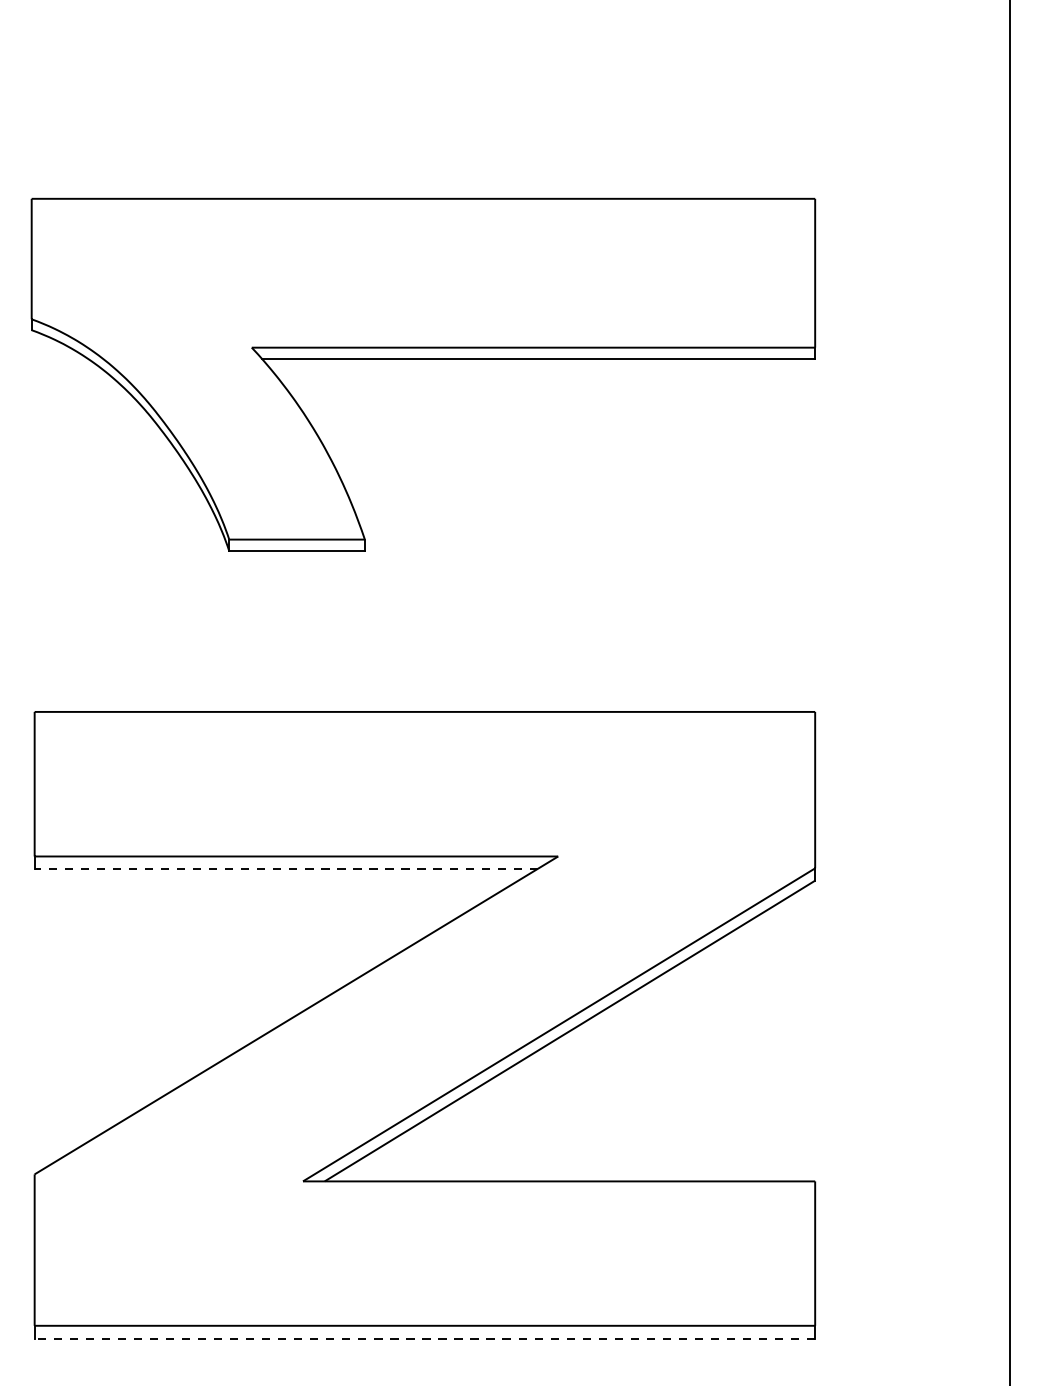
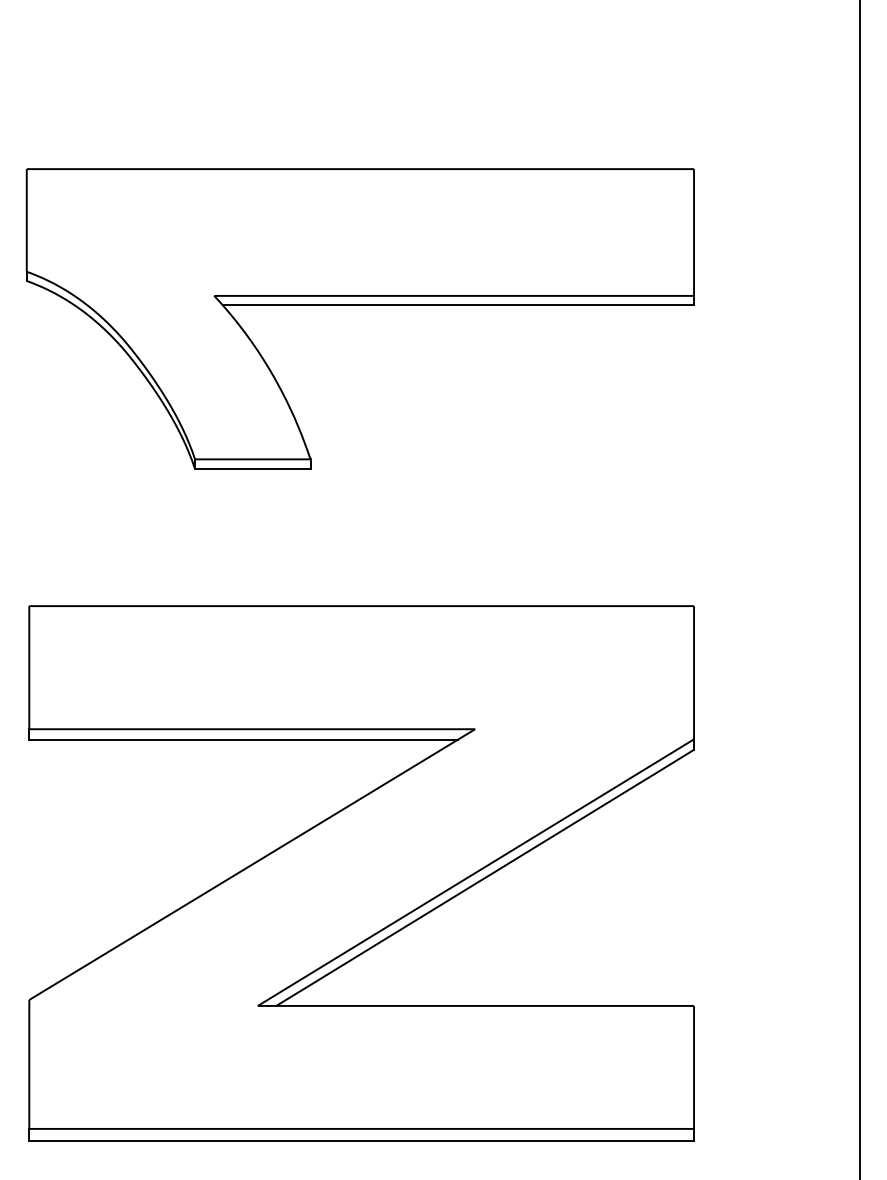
line: (286, 868) -> (243, 739), dashed -> solid
line: (424, 1339) -> (361, 1140), dashed -> solid

